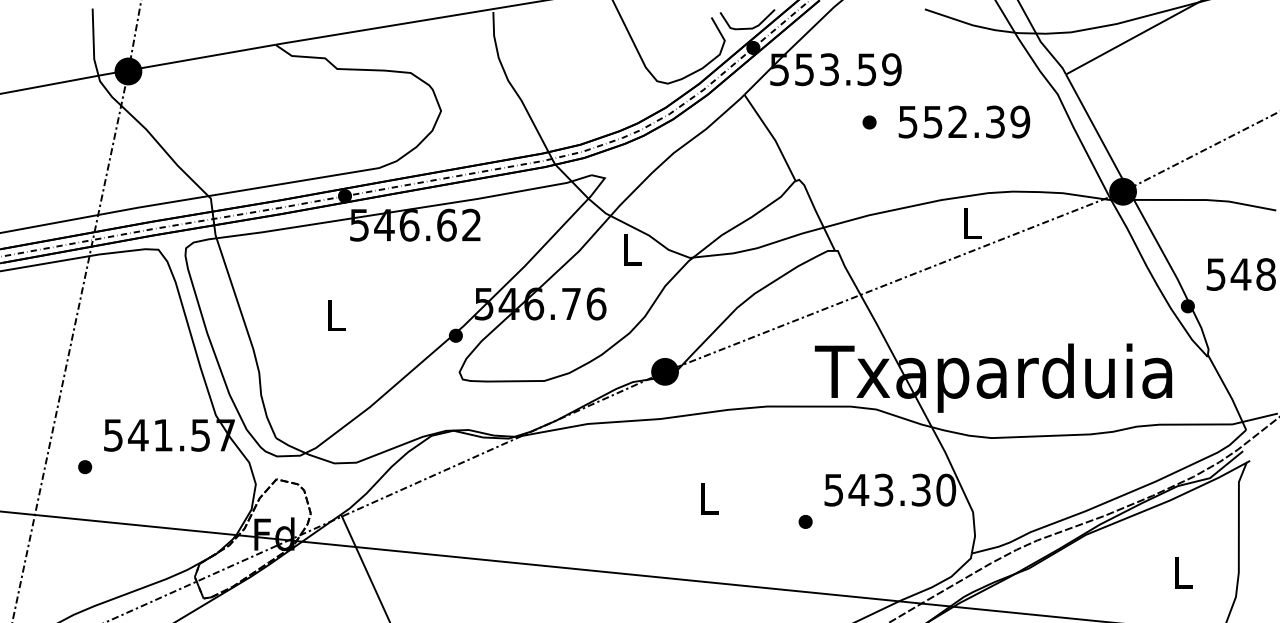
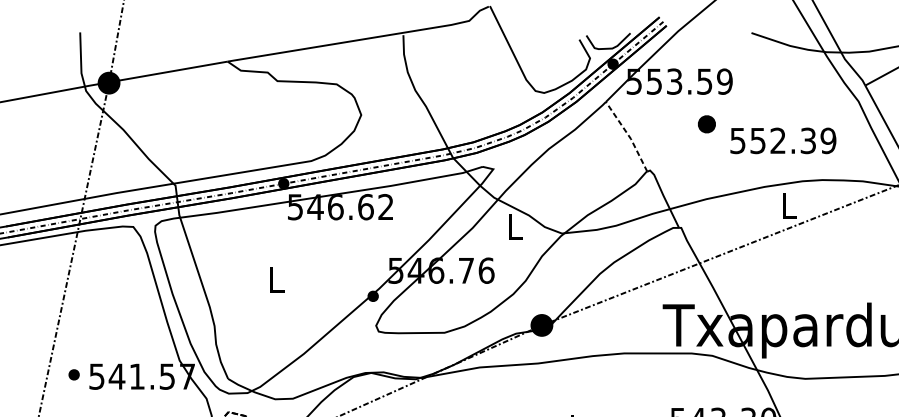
text: (964, 121) -> (783, 140), moved
part: (869, 122) -> (706, 124), size x1.6
line: (772, 136) -> (628, 135), solid -> dashed
part: (85, 467) -> (74, 375), moved

